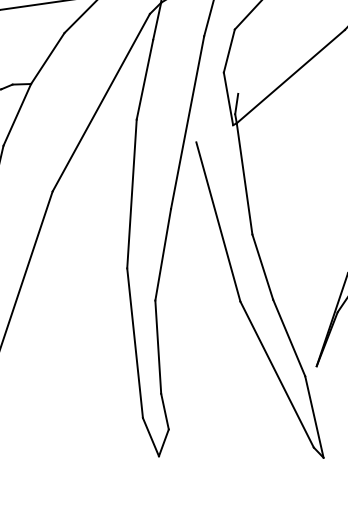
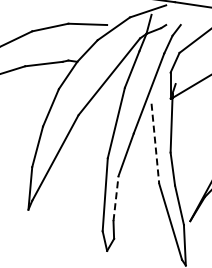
line: (218, 223) -> (155, 144), solid -> dashed
line: (159, 346) -> (116, 198), solid -> dashed

